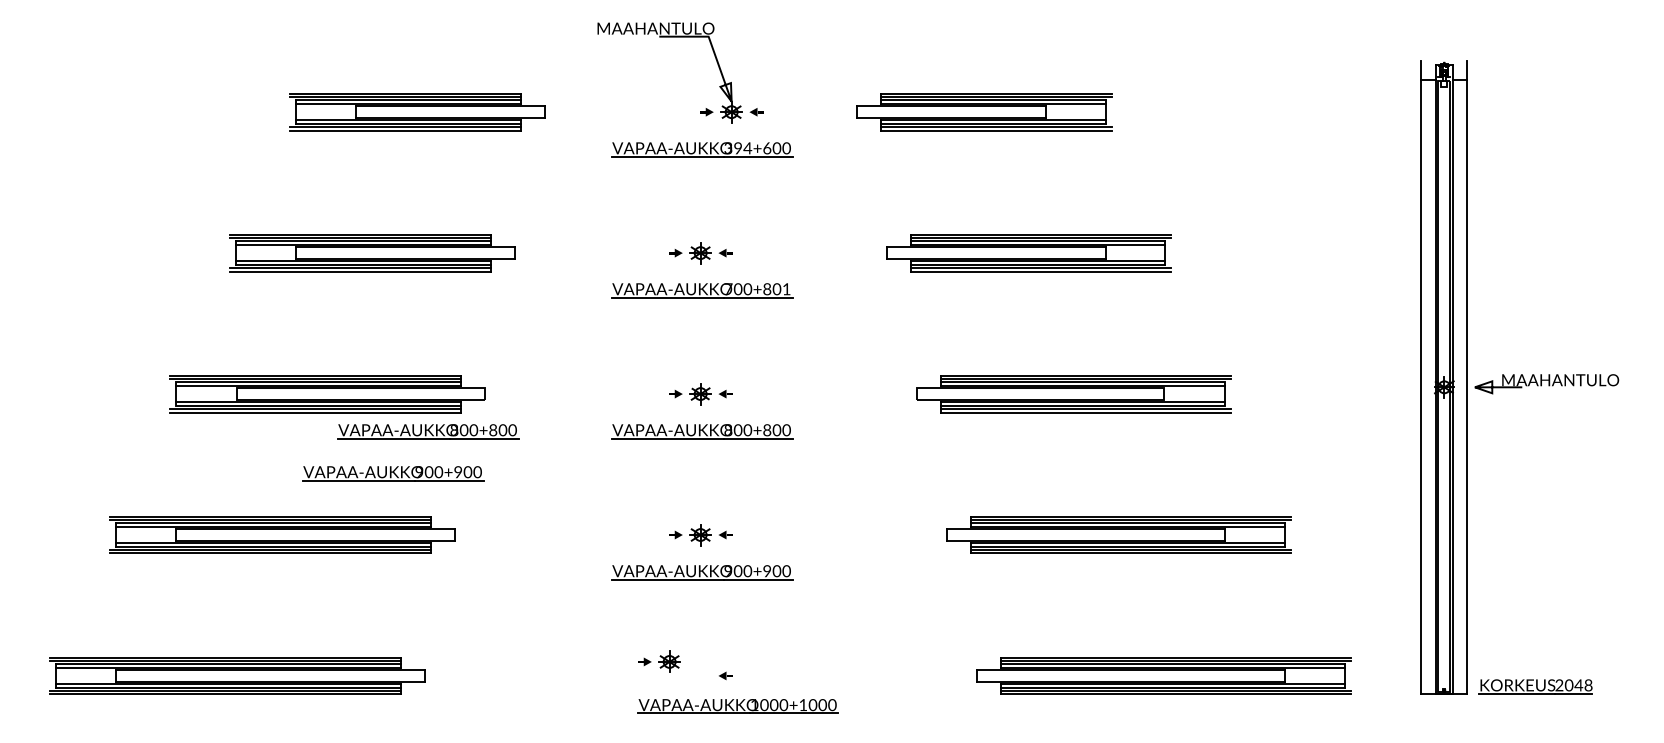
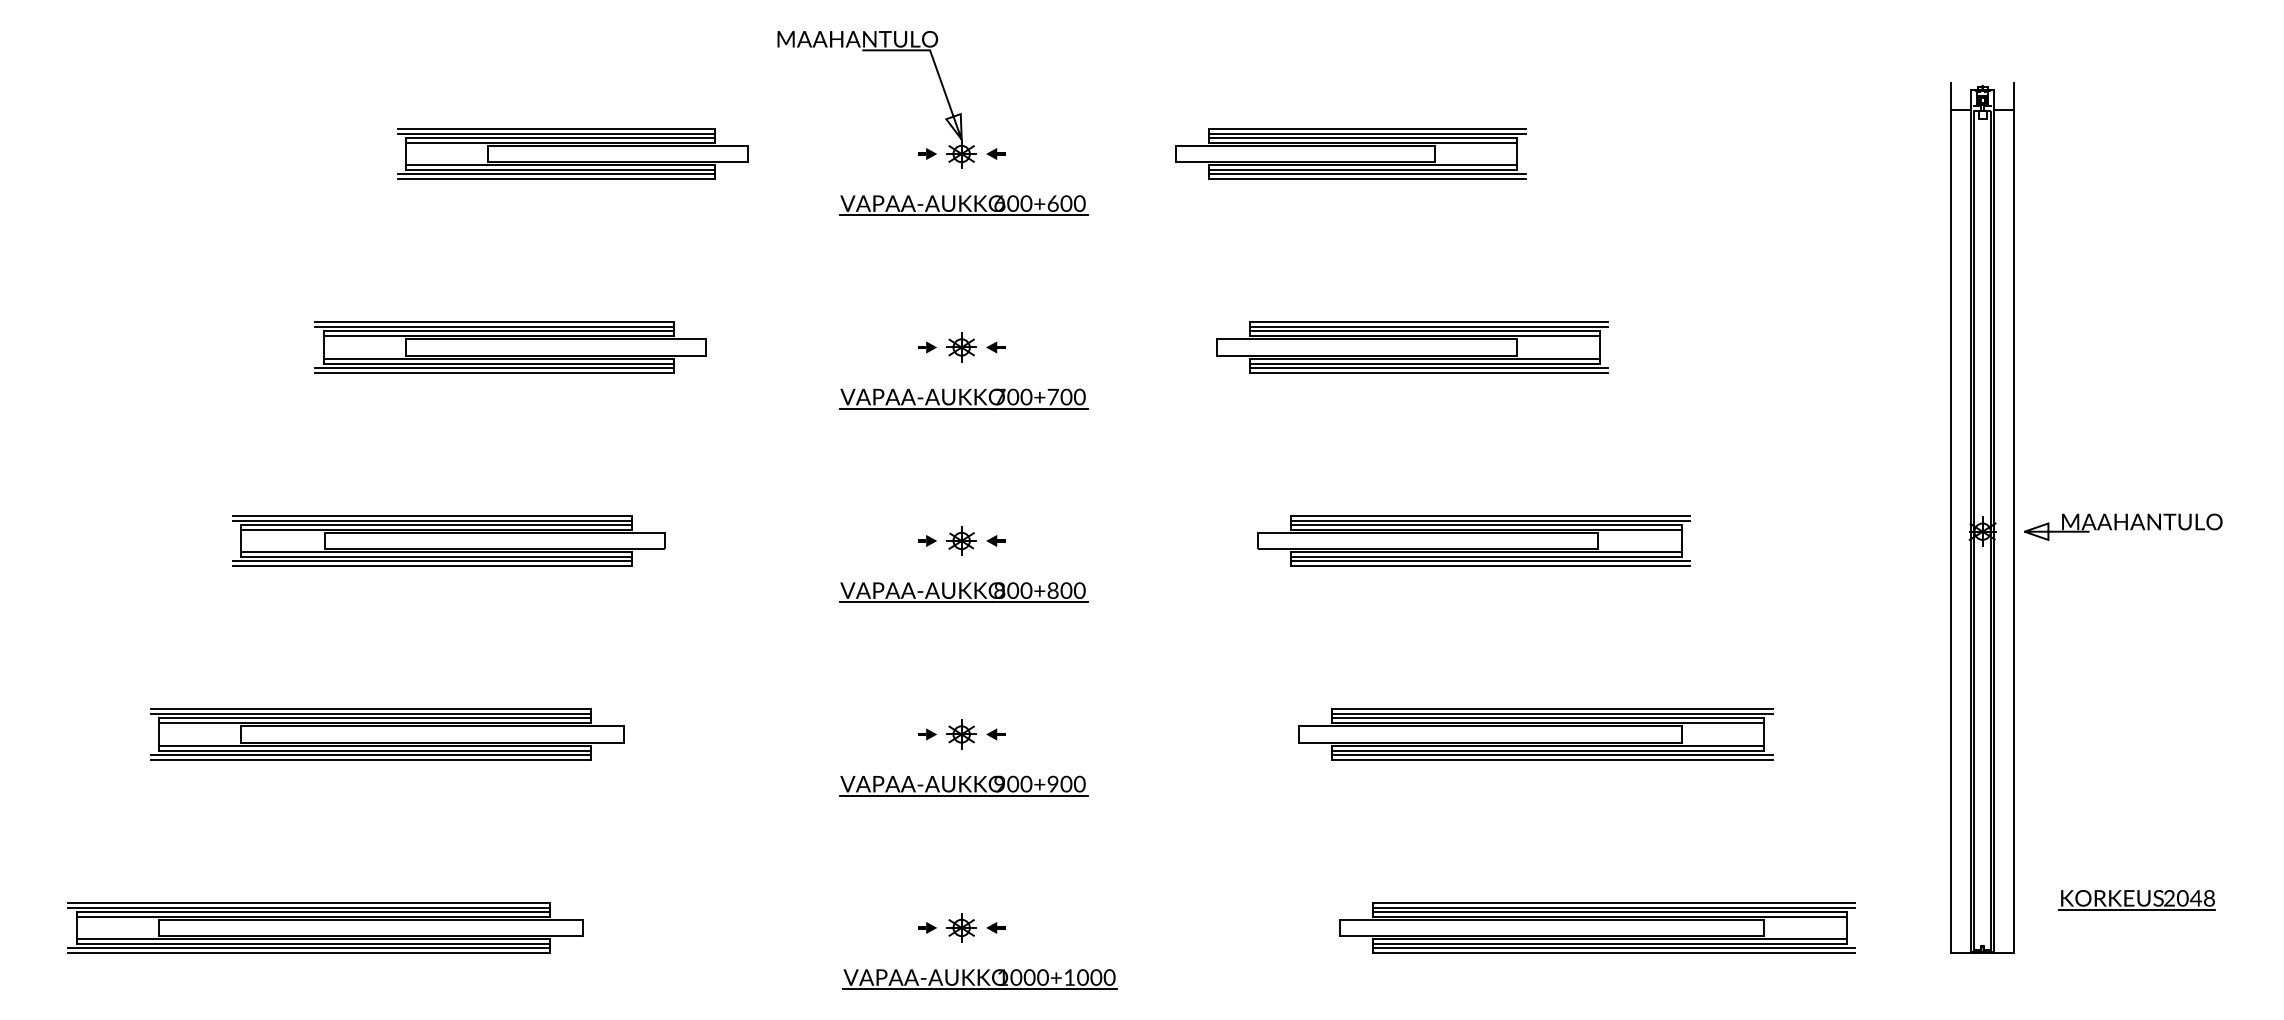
part: (680, 37) -> (891, 51), moved
text: (738, 148) -> (1013, 203), 394+600 -> 600+600
text: (776, 289) -> (1065, 397), 700+801 -> 700+700
part: (428, 431) -> (588, 592), removed
part: (393, 473) -> (540, 650), removed
part: (659, 661) -> (947, 927), moved
part: (1535, 686) -> (2136, 899), moved
part: (737, 706) -> (979, 979), moved

